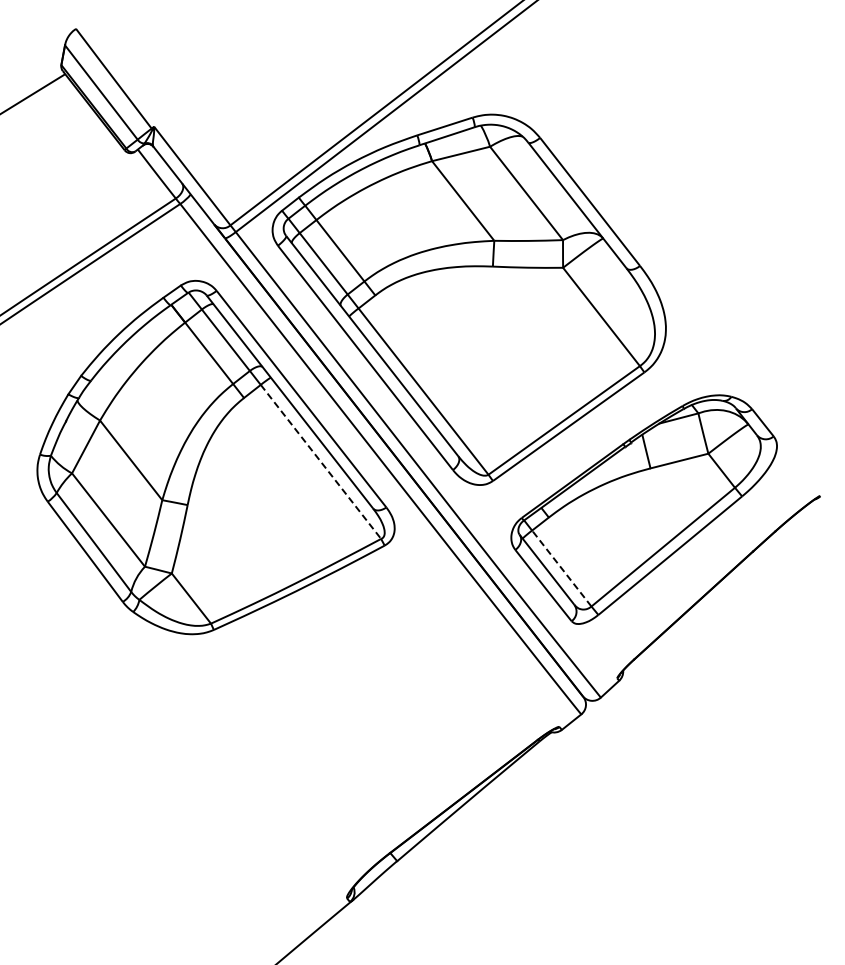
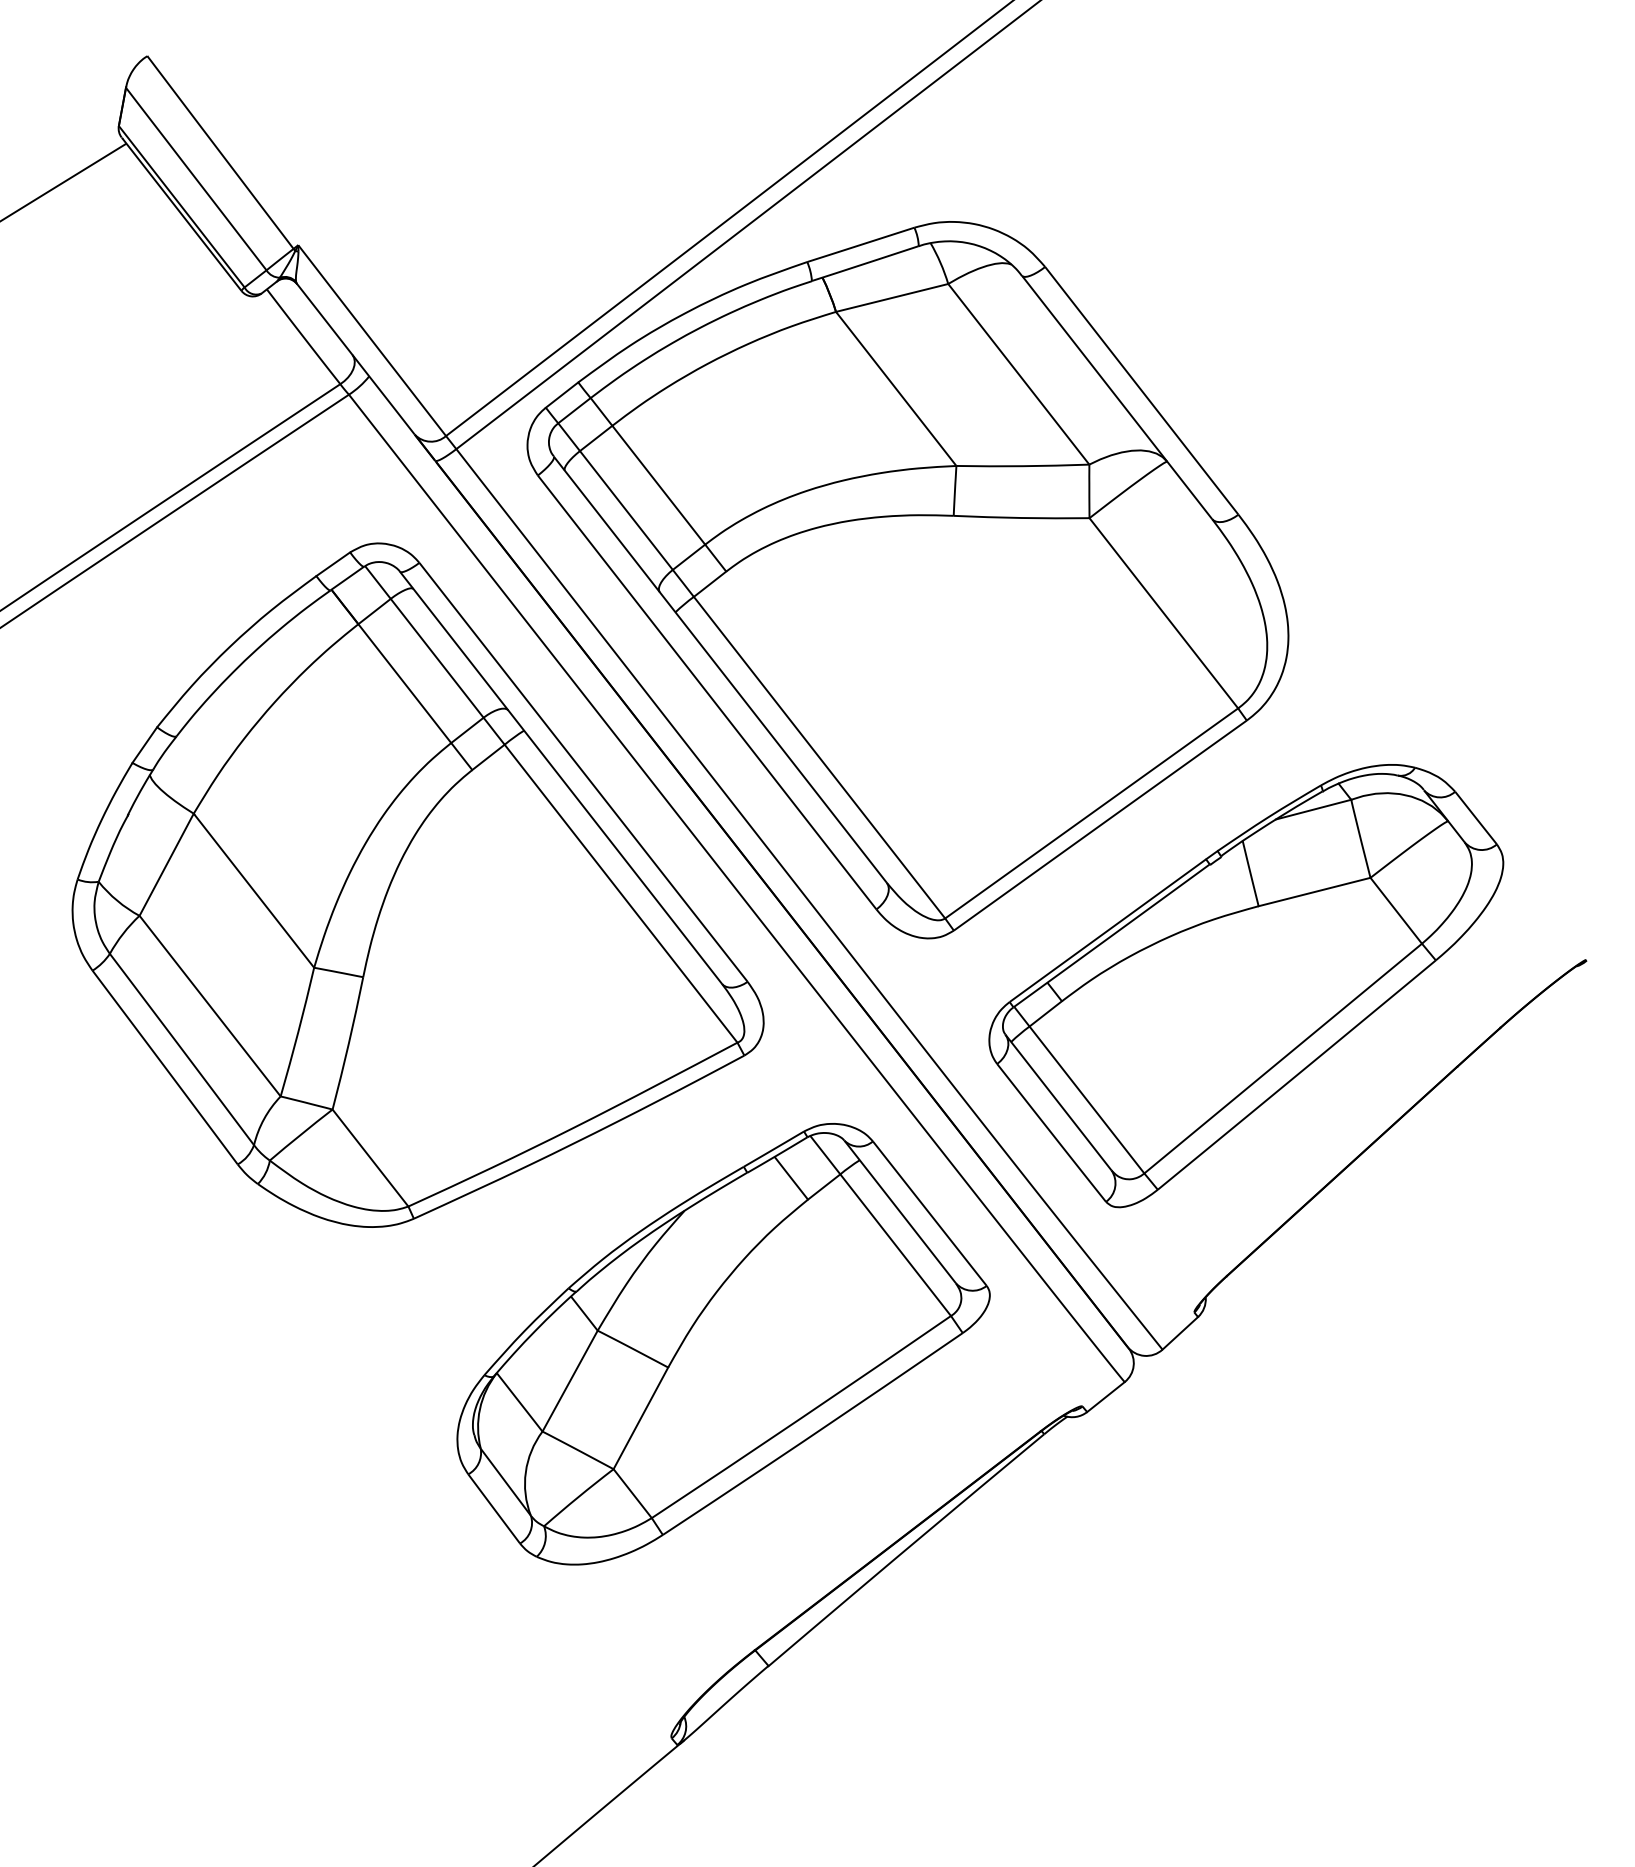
line: (320, 461) -> (620, 892), dashed -> solid
line: (561, 568) -> (1086, 1099), dashed -> solid
part: (373, 694) -> (722, 1343), added

